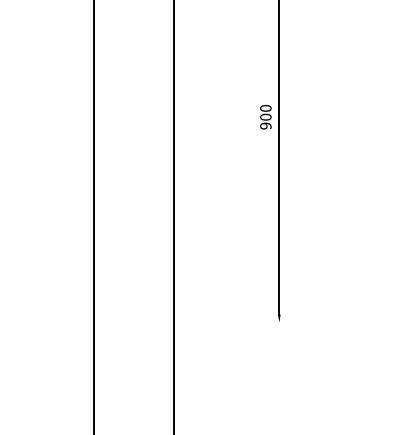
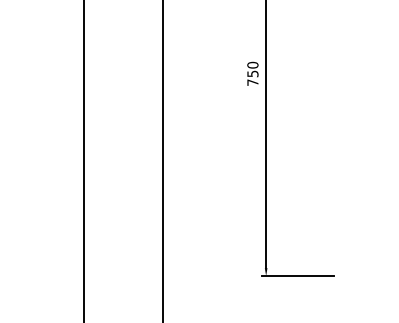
text: (265, 121) -> (252, 78), 900 -> 750
line: (311, 322) -> (297, 275), added

